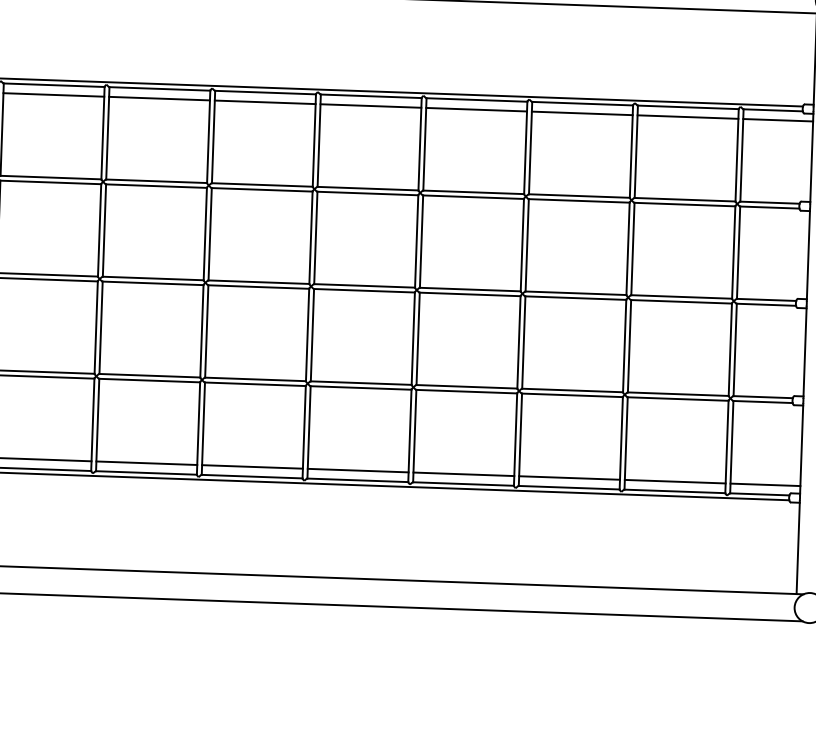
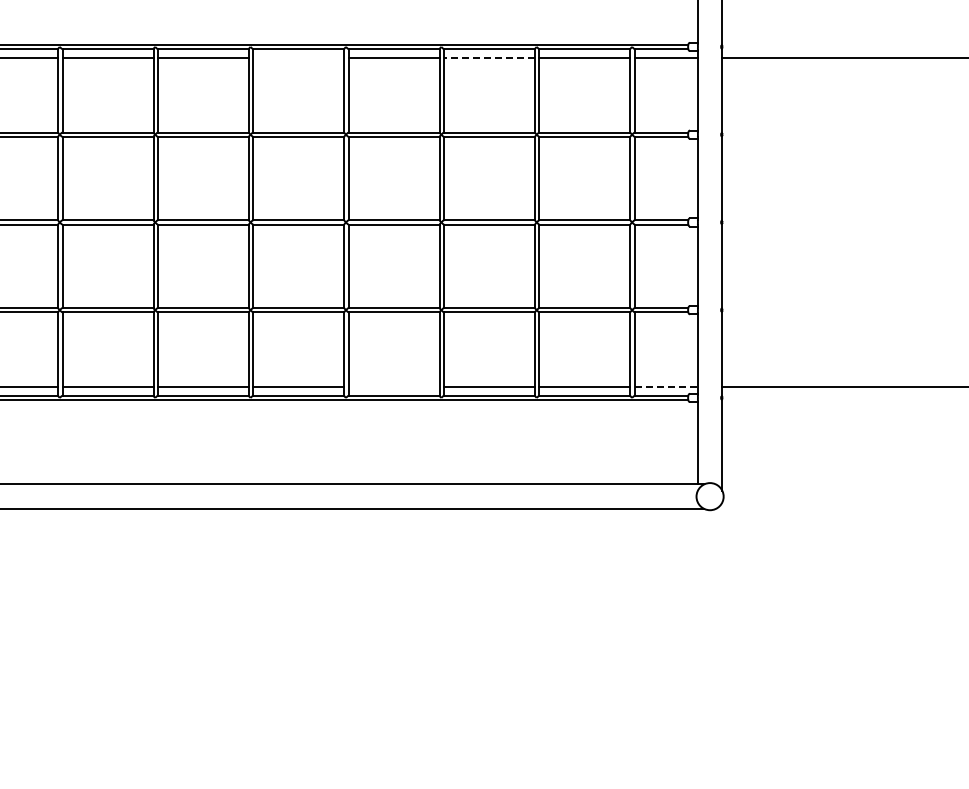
line: (370, 105) -> (298, 57), removed
line: (582, 112) -> (489, 57), solid -> dashed
line: (463, 473) -> (393, 386), removed
line: (765, 484) -> (666, 386), solid -> dashed

